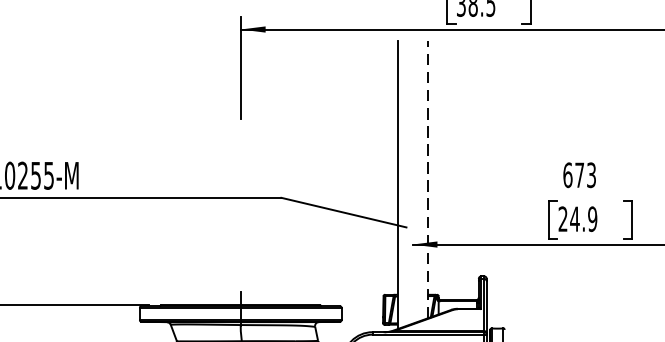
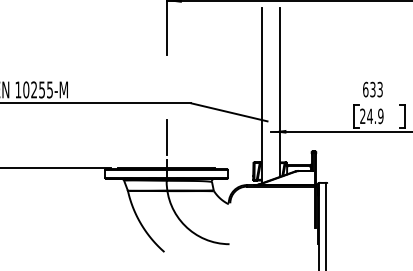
text: (578, 175) -> (372, 89), 673 -> 633
line: (427, 178) -> (280, 91), dashed -> solid
line: (240, 252) -> (166, 136), added

